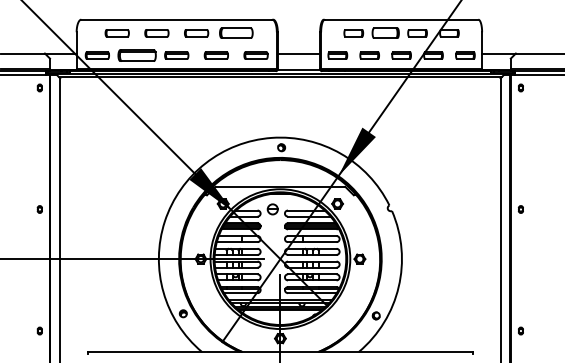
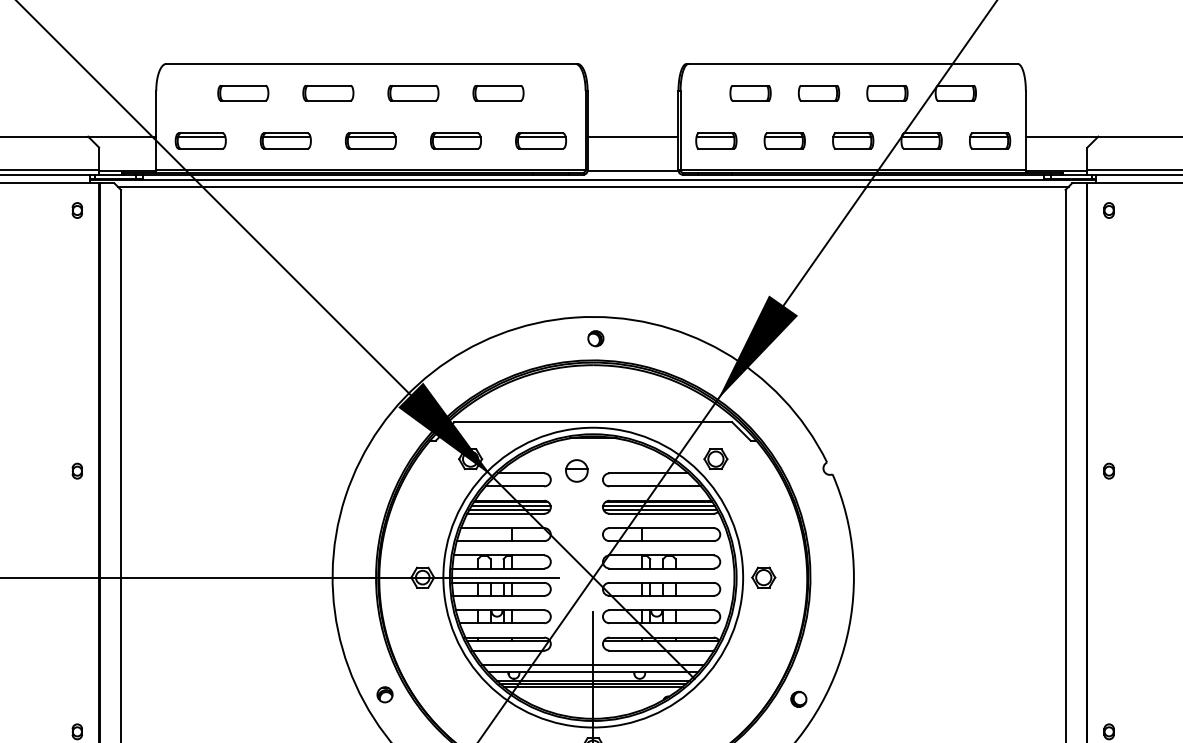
part: (235, 33) -> (496, 93), size x0.71
part: (385, 33) -> (818, 93), size x0.71
part: (136, 55) -> (284, 140), size x0.62

